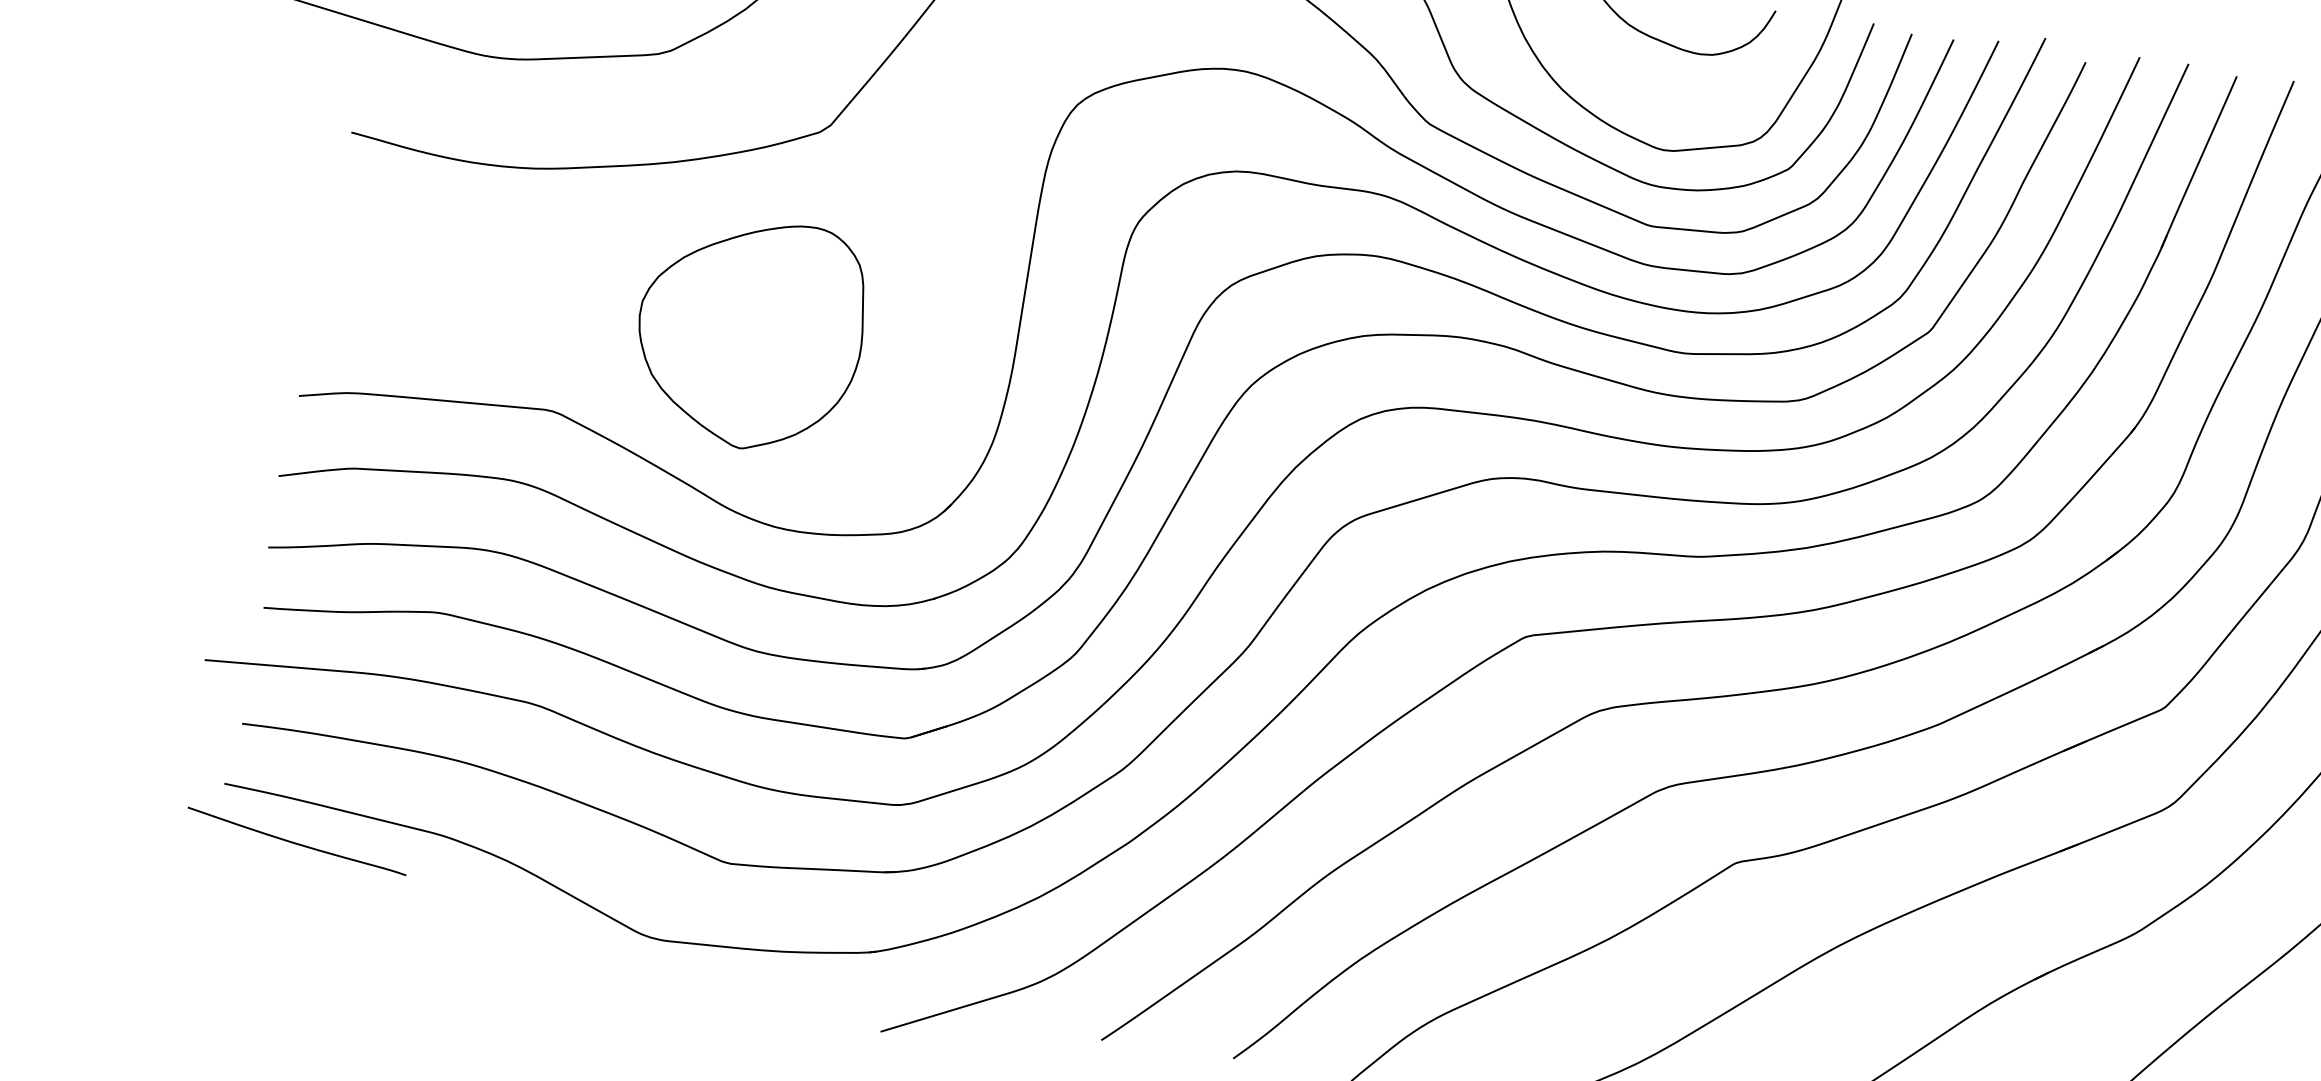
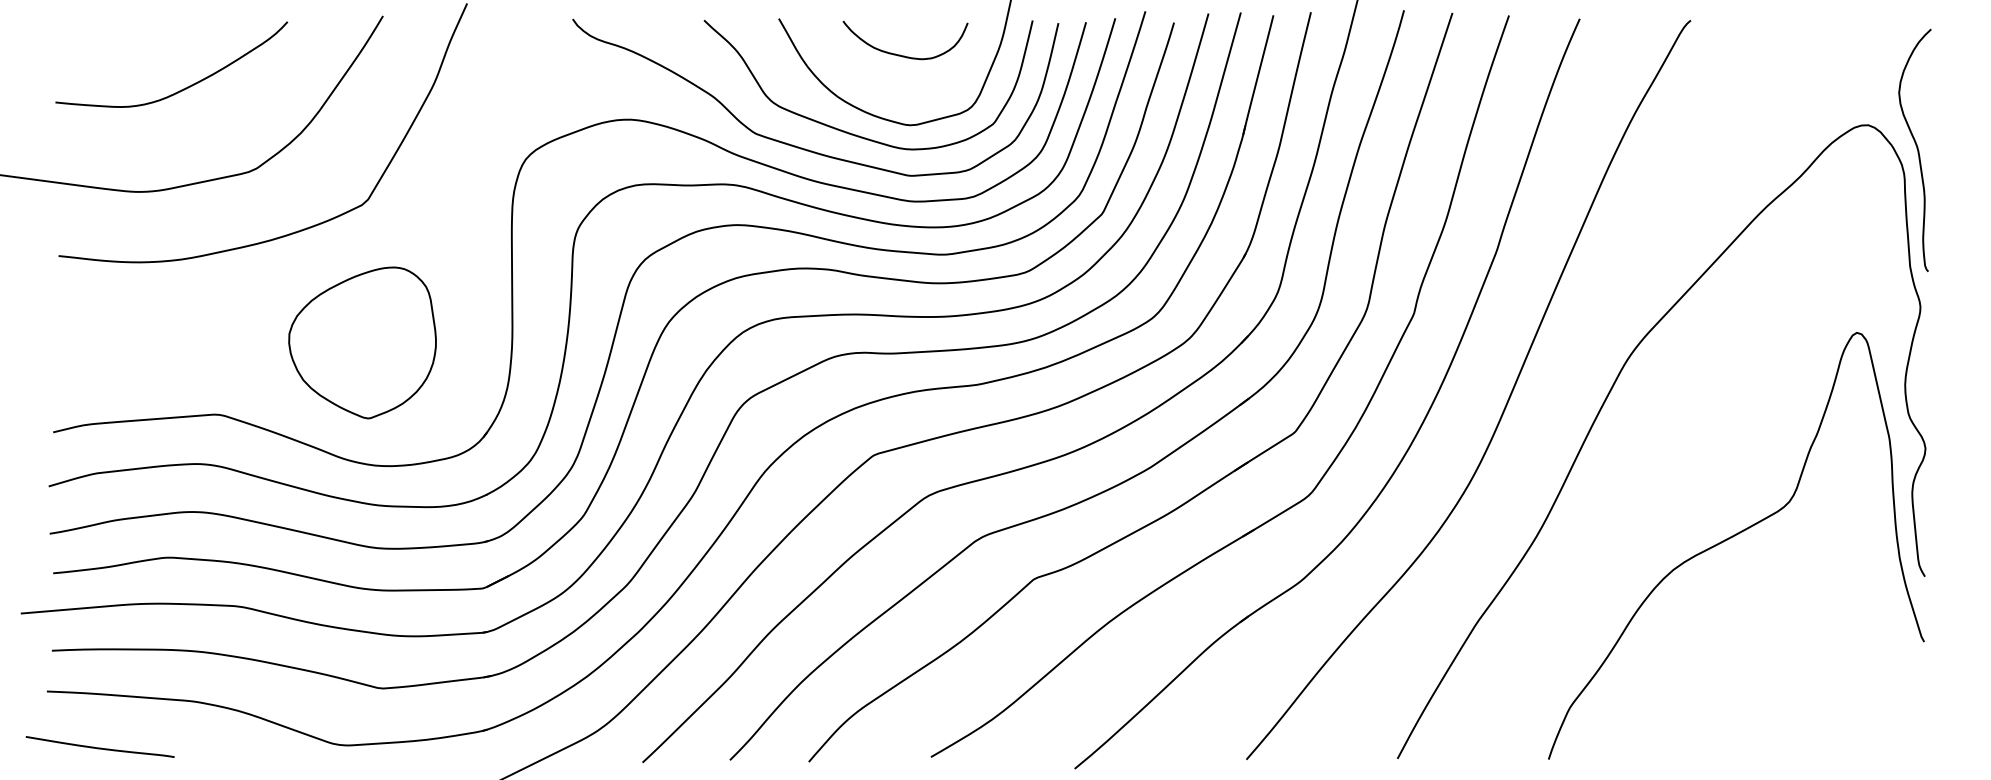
part: (750, 332) -> (362, 342), moved
curve: (295, 841) -> (99, 747), moved

